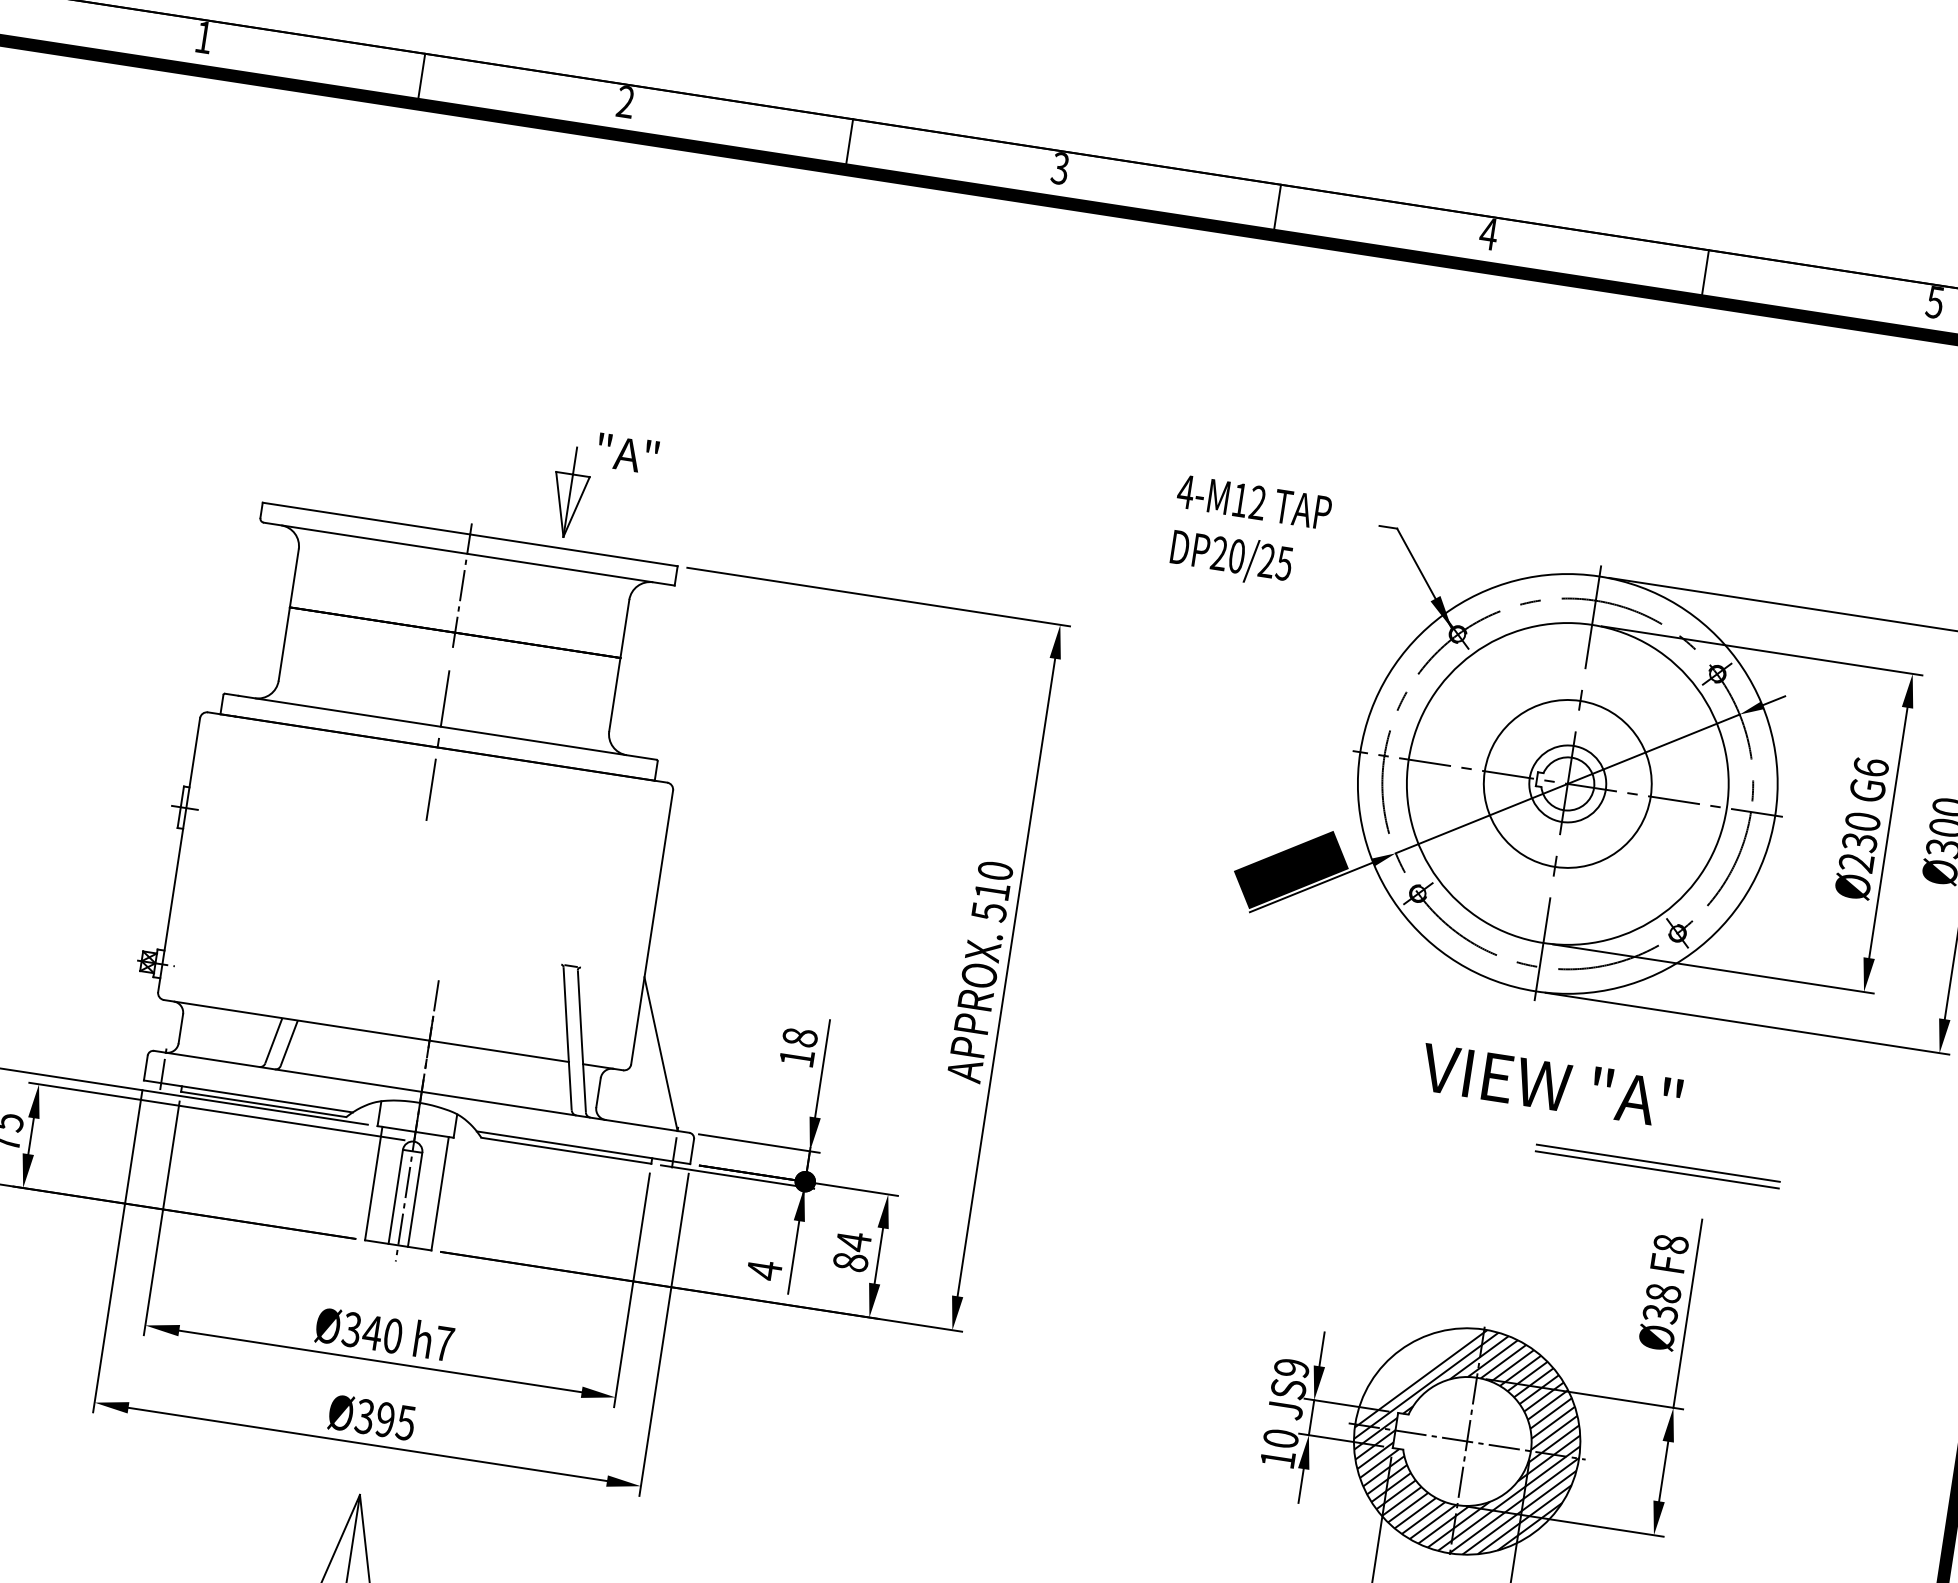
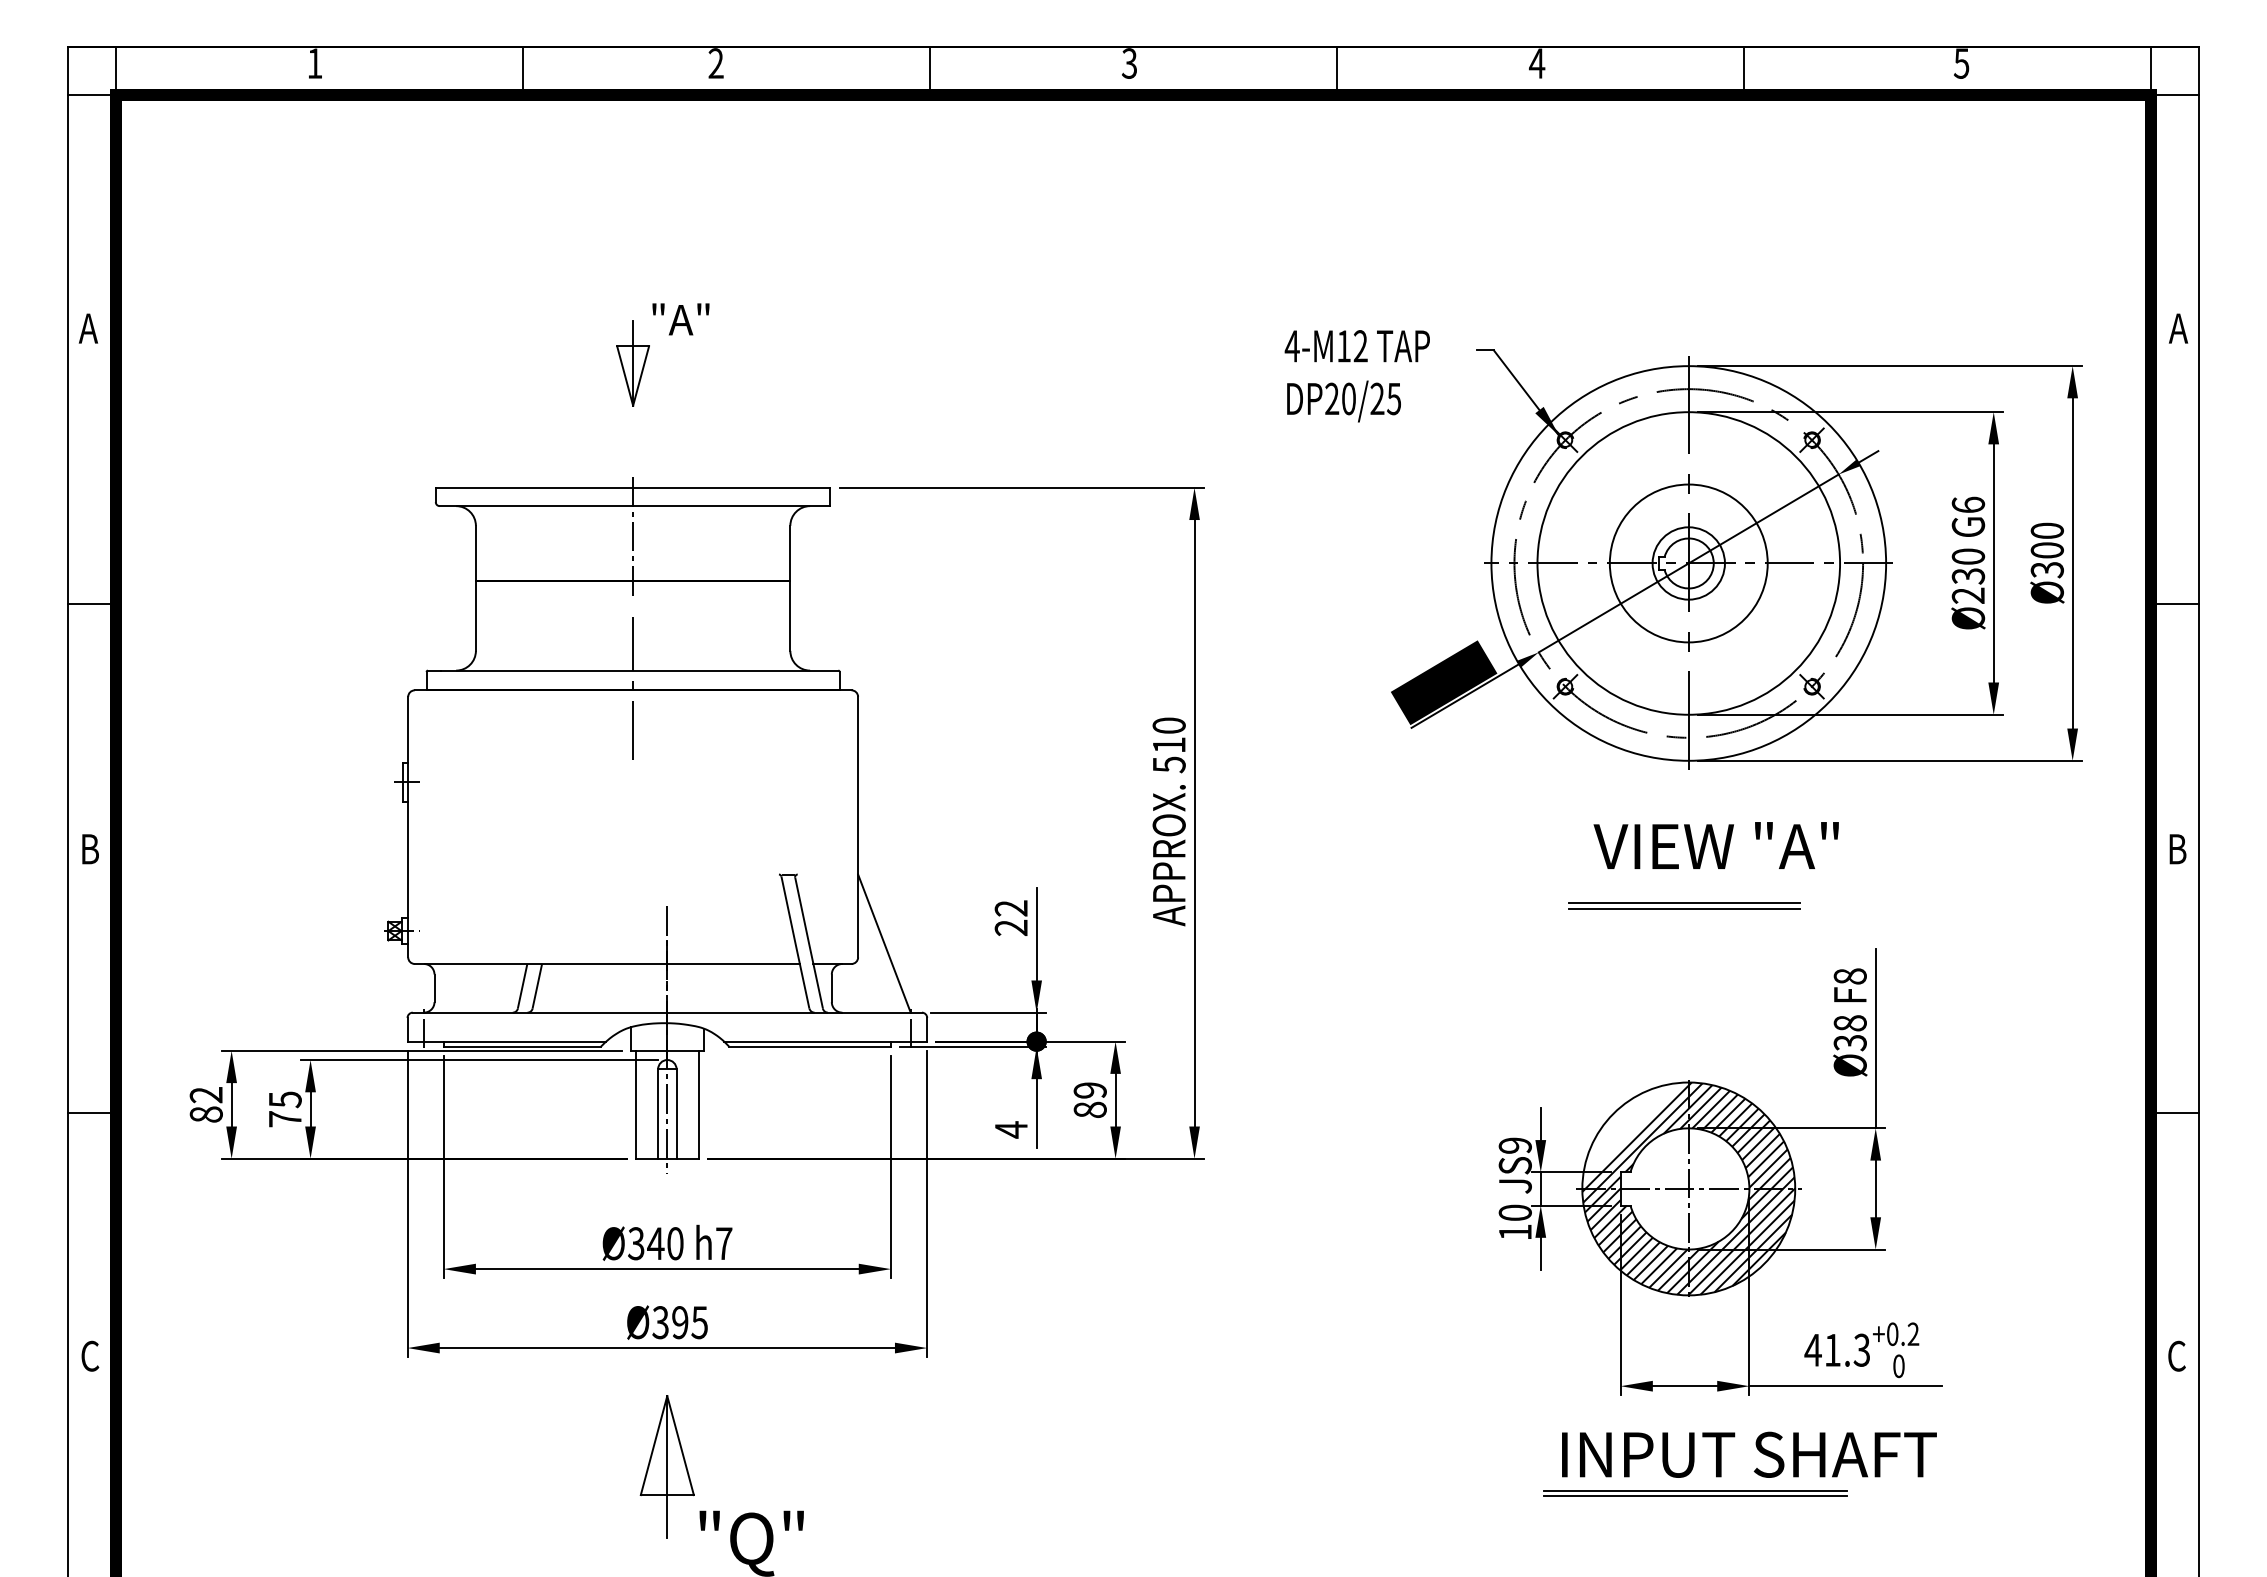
part: (589, 480) -> (649, 349), moved
text: (797, 1048) -> (1010, 918), 18 -> 22
part: (1657, 1165) -> (1684, 905), moved
text: (852, 1241) -> (1089, 1090), 84 -> 89

